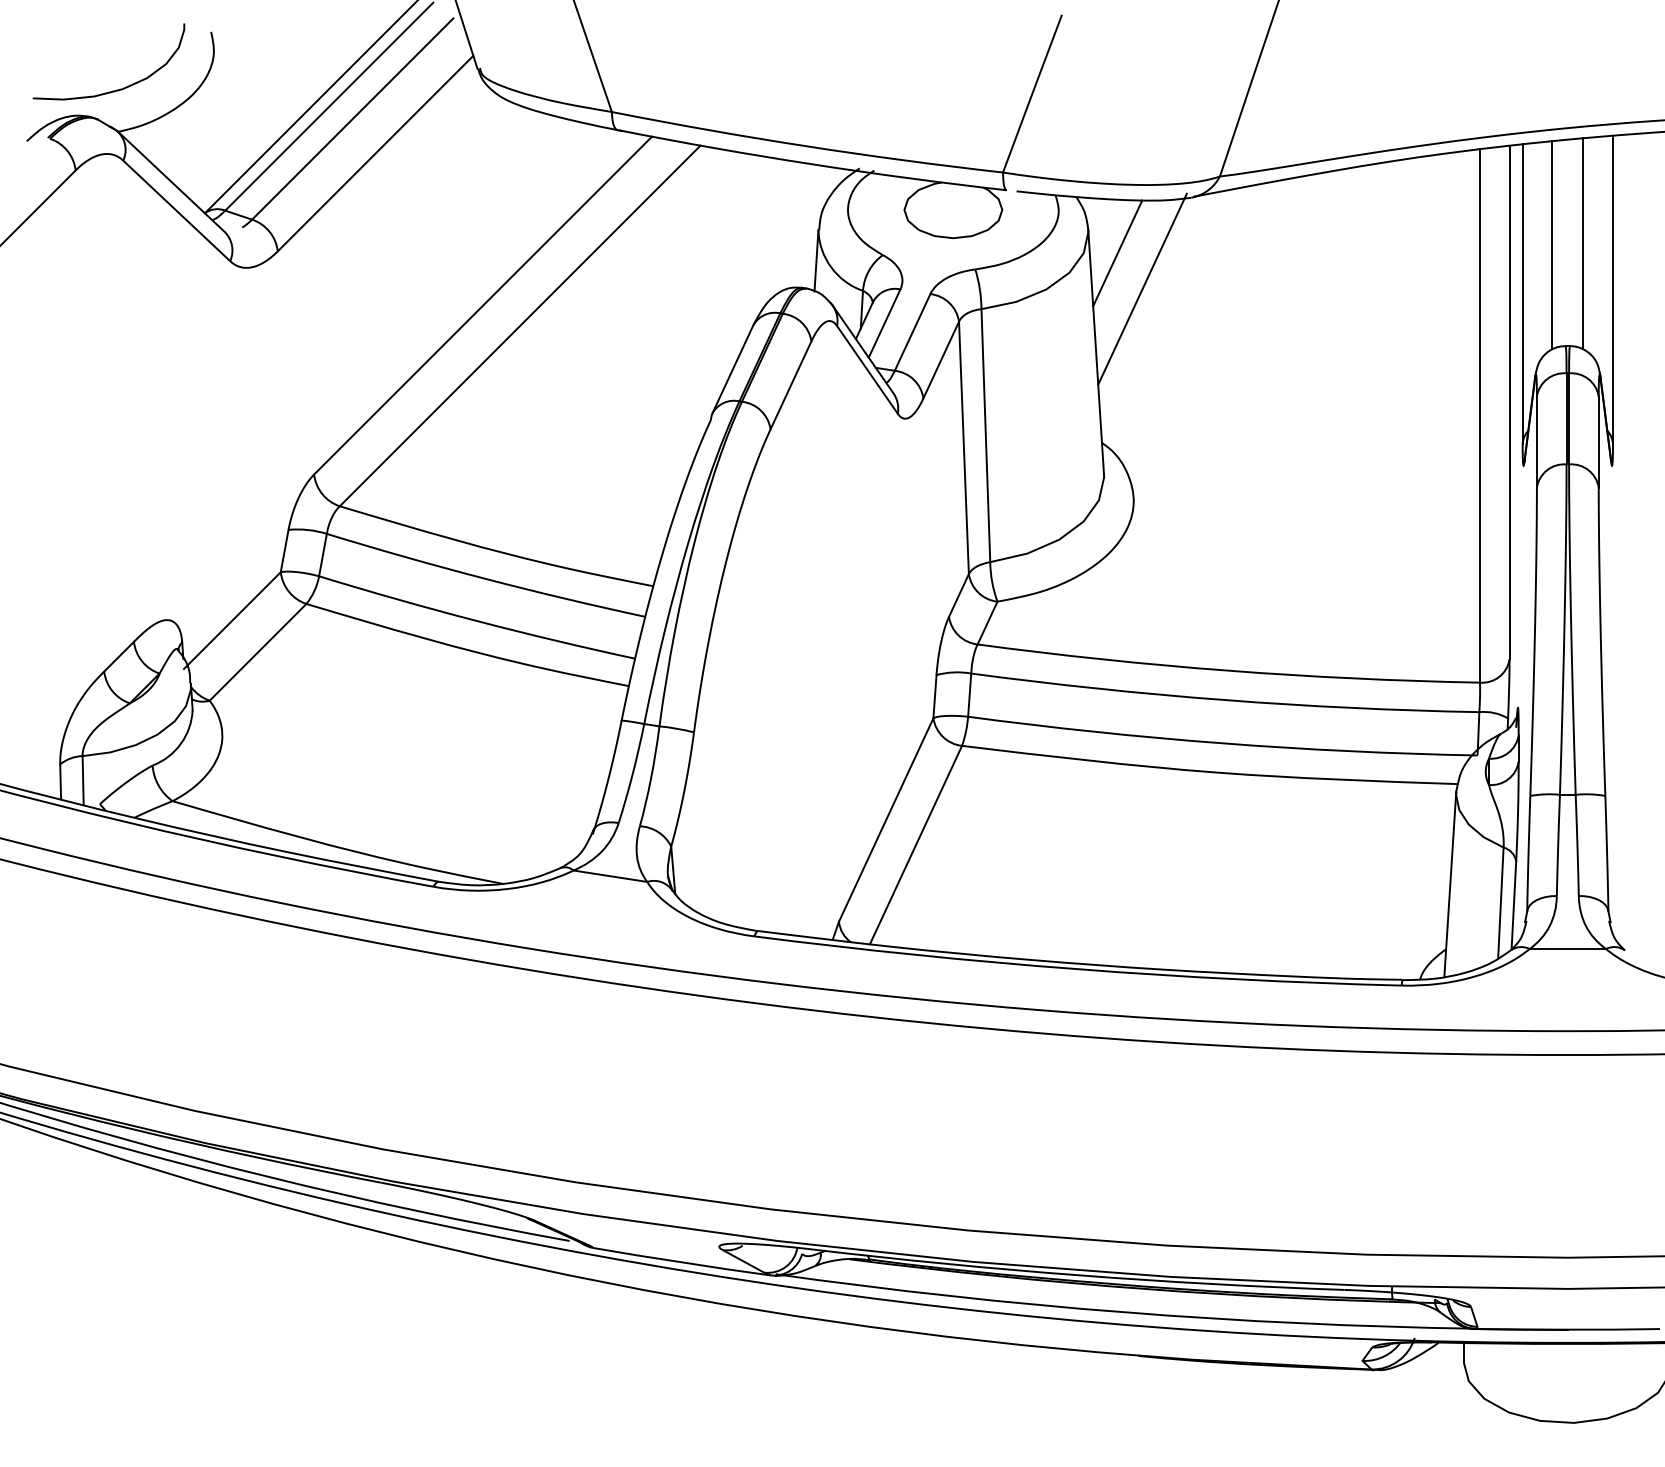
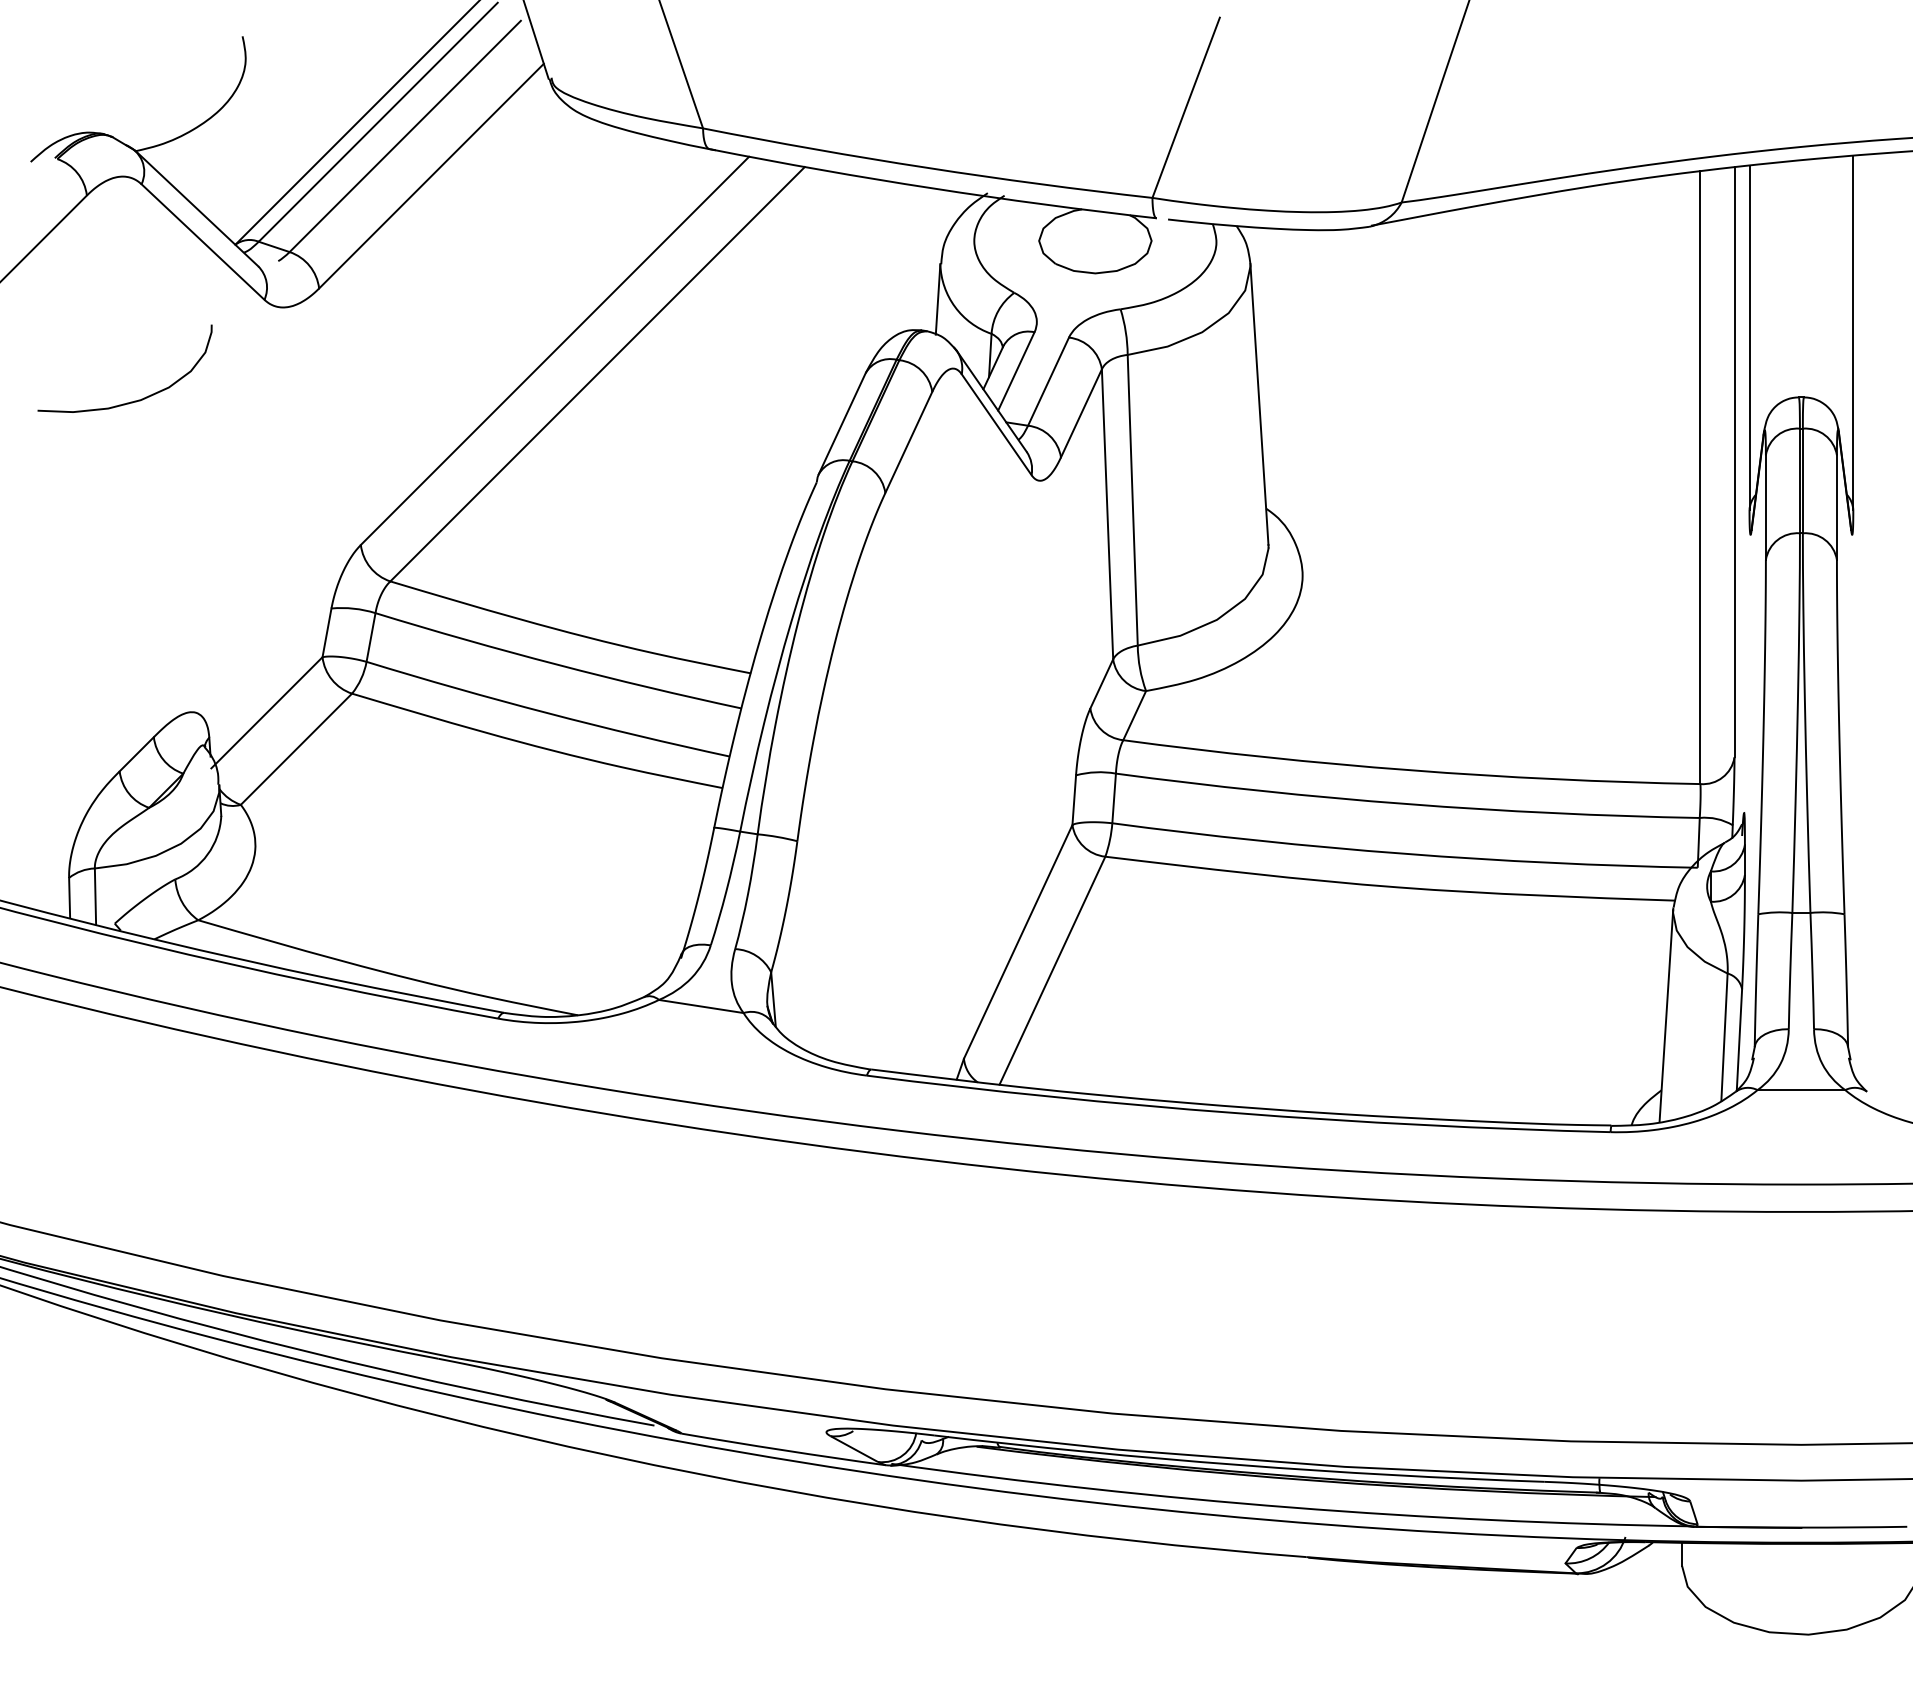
curve: (117, 89) -> (134, 400), moved
line: (1583, 243) -> (1819, 279), removed
line: (1552, 245) -> (1783, 281), removed
line: (1117, 253) -> (1284, 290), removed
line: (1142, 288) -> (1312, 331), removed

